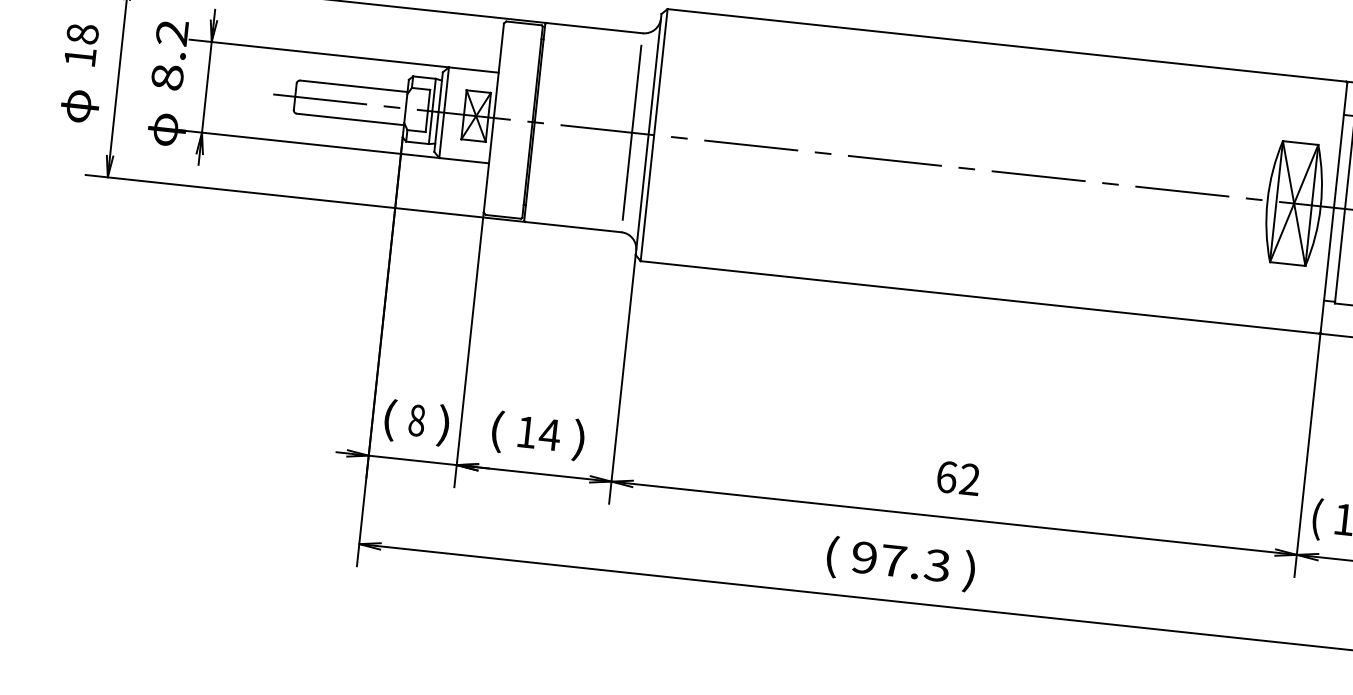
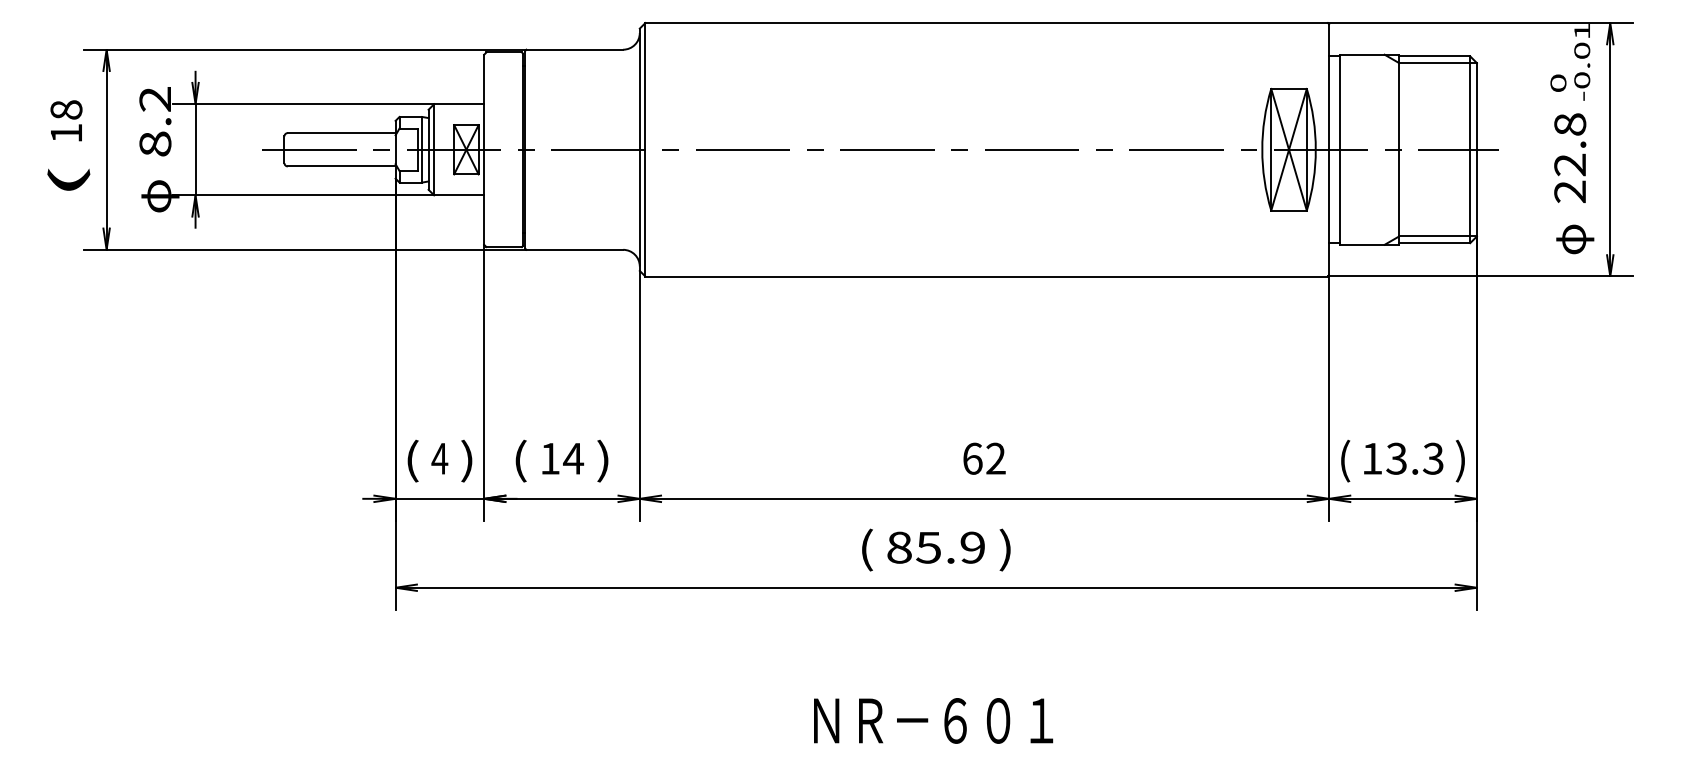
text: (77, 106) -> (68, 182), φ -> (
line: (632, 132) -> (623, 149), removed
text: (416, 420) -> (439, 458), 8 -> 4
text: (900, 561) -> (935, 547), 97.3 -> 85.9

